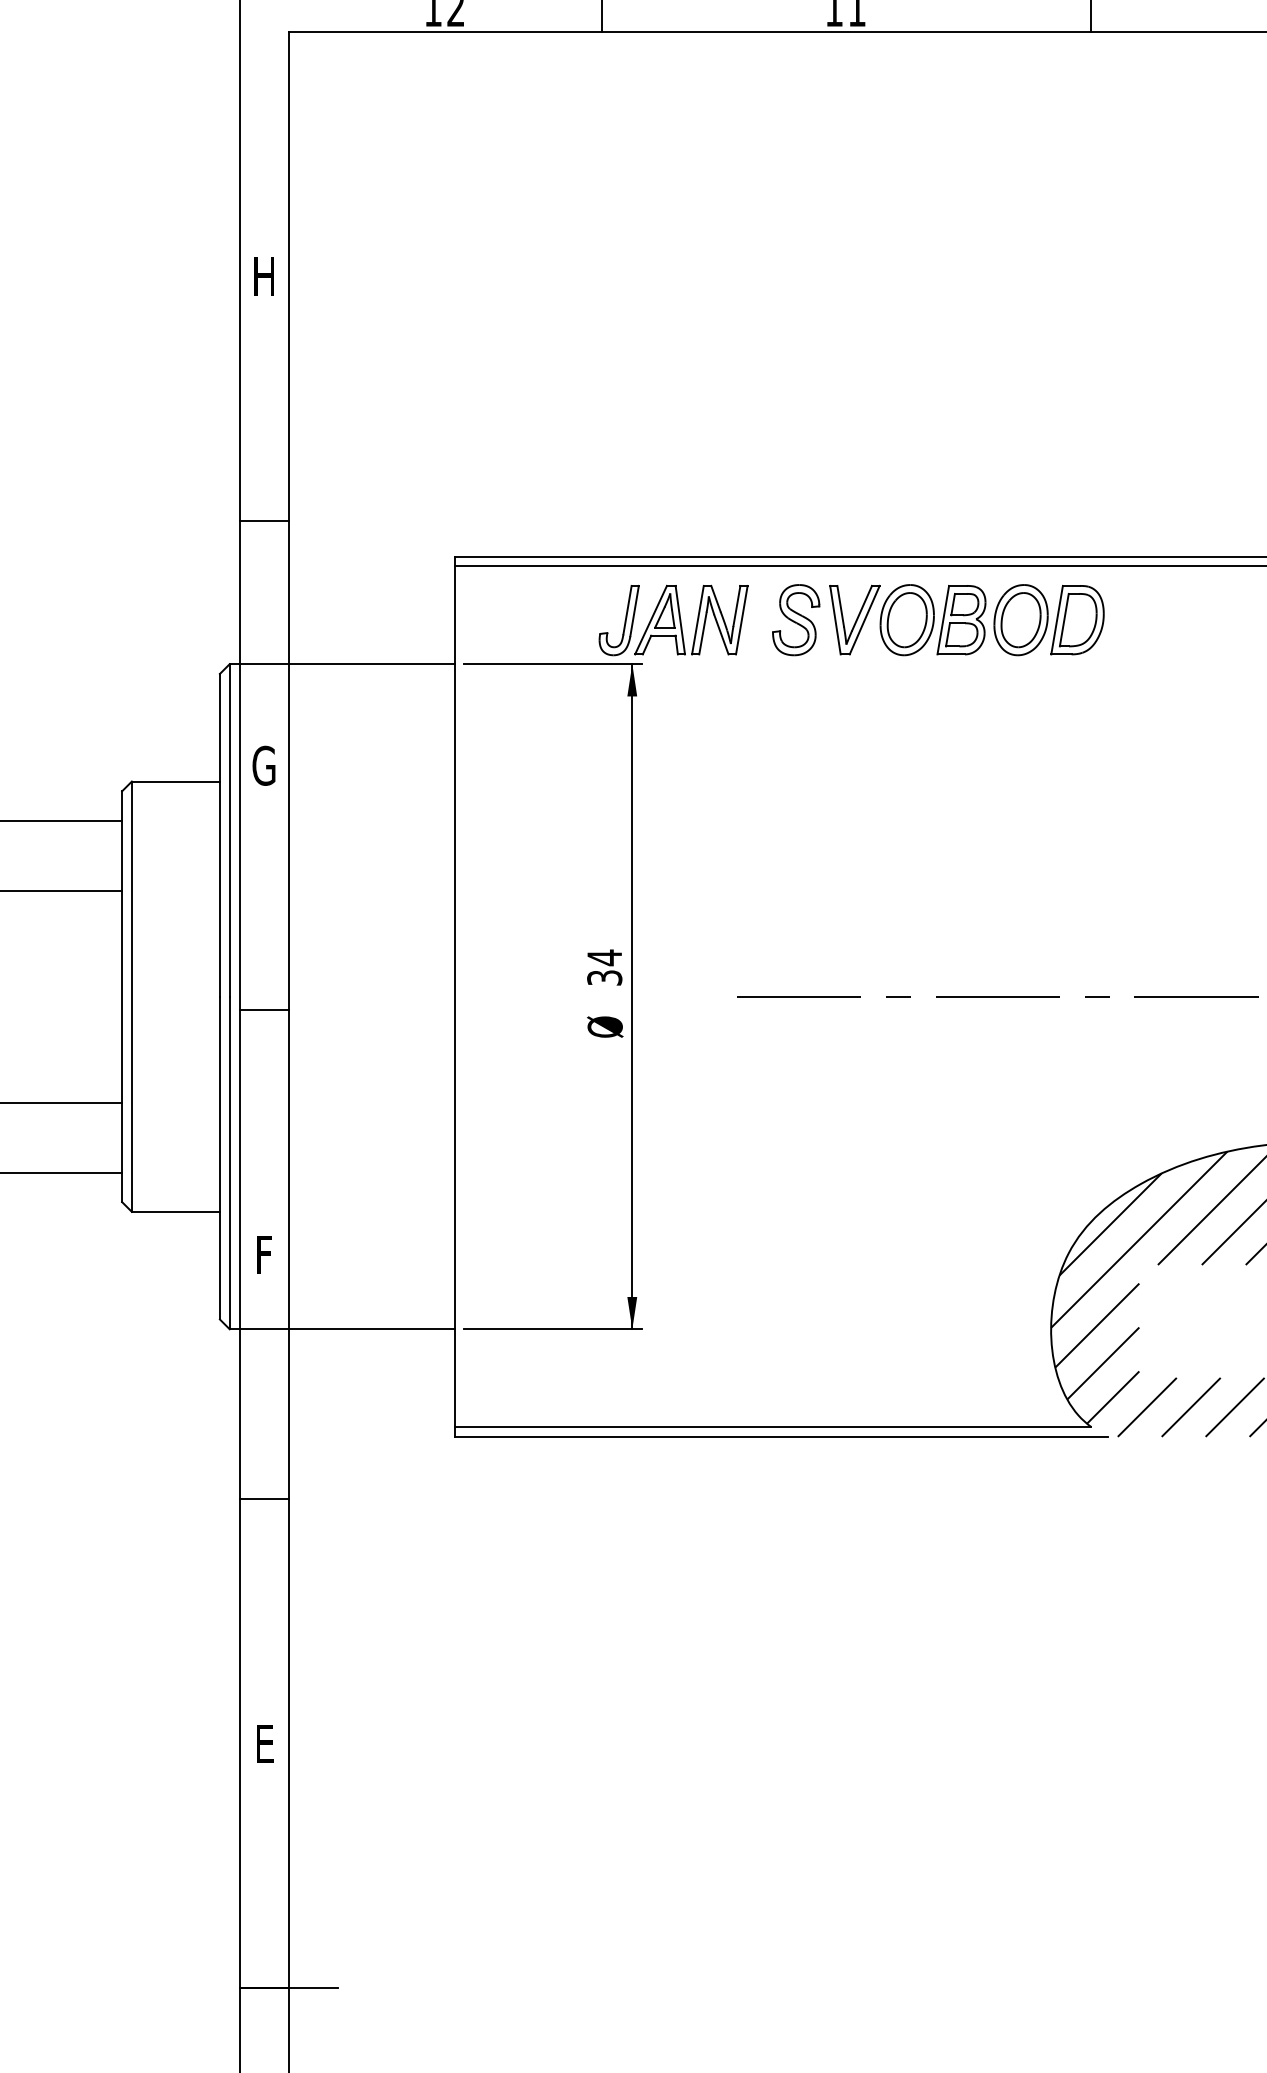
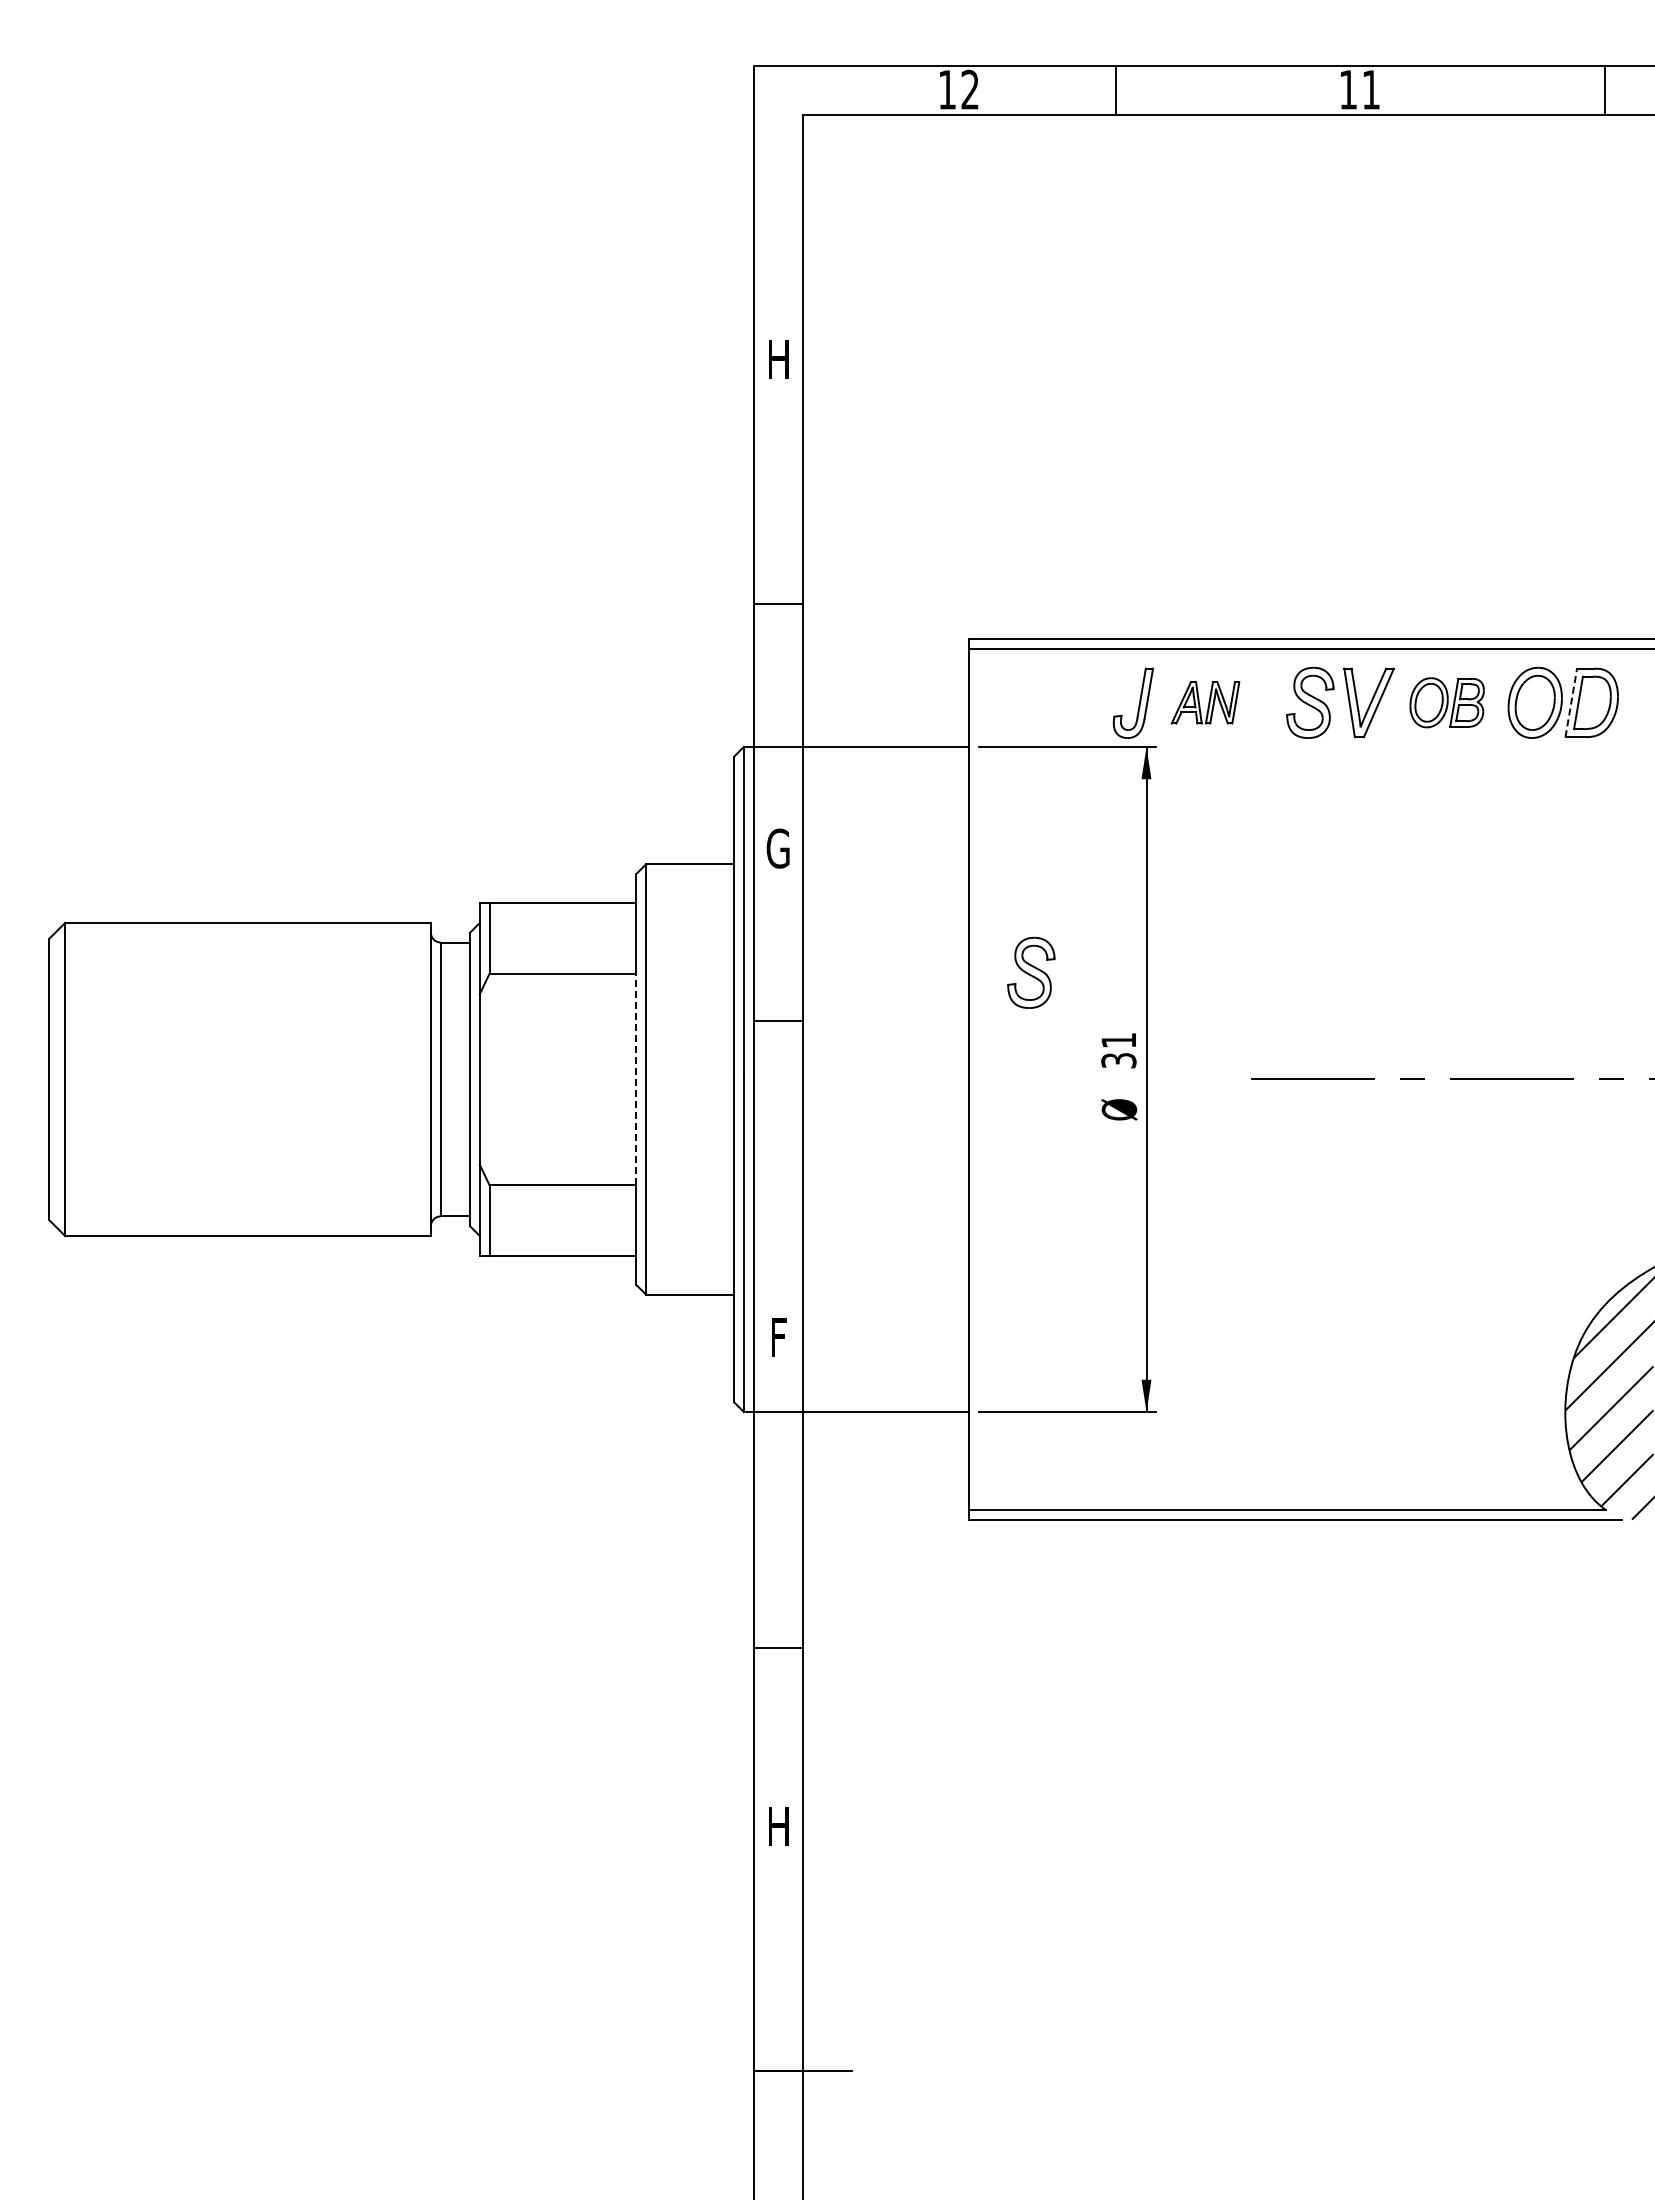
part: (691, 619) -> (1205, 702), size x0.6
part: (932, 619) -> (1446, 702), size x0.7
line: (1057, 619) -> (1571, 702), solid -> dashed
part: (517, 889) -> (1031, 972), added
text: (604, 957) -> (1118, 1040), 34 -> 31
line: (122, 996) -> (636, 1079), solid -> dashed
line: (264, 1009) -> (778, 1020), moved
line: (264, 1499) -> (778, 1648), moved
text: (264, 1743) -> (778, 1826), E -> H

